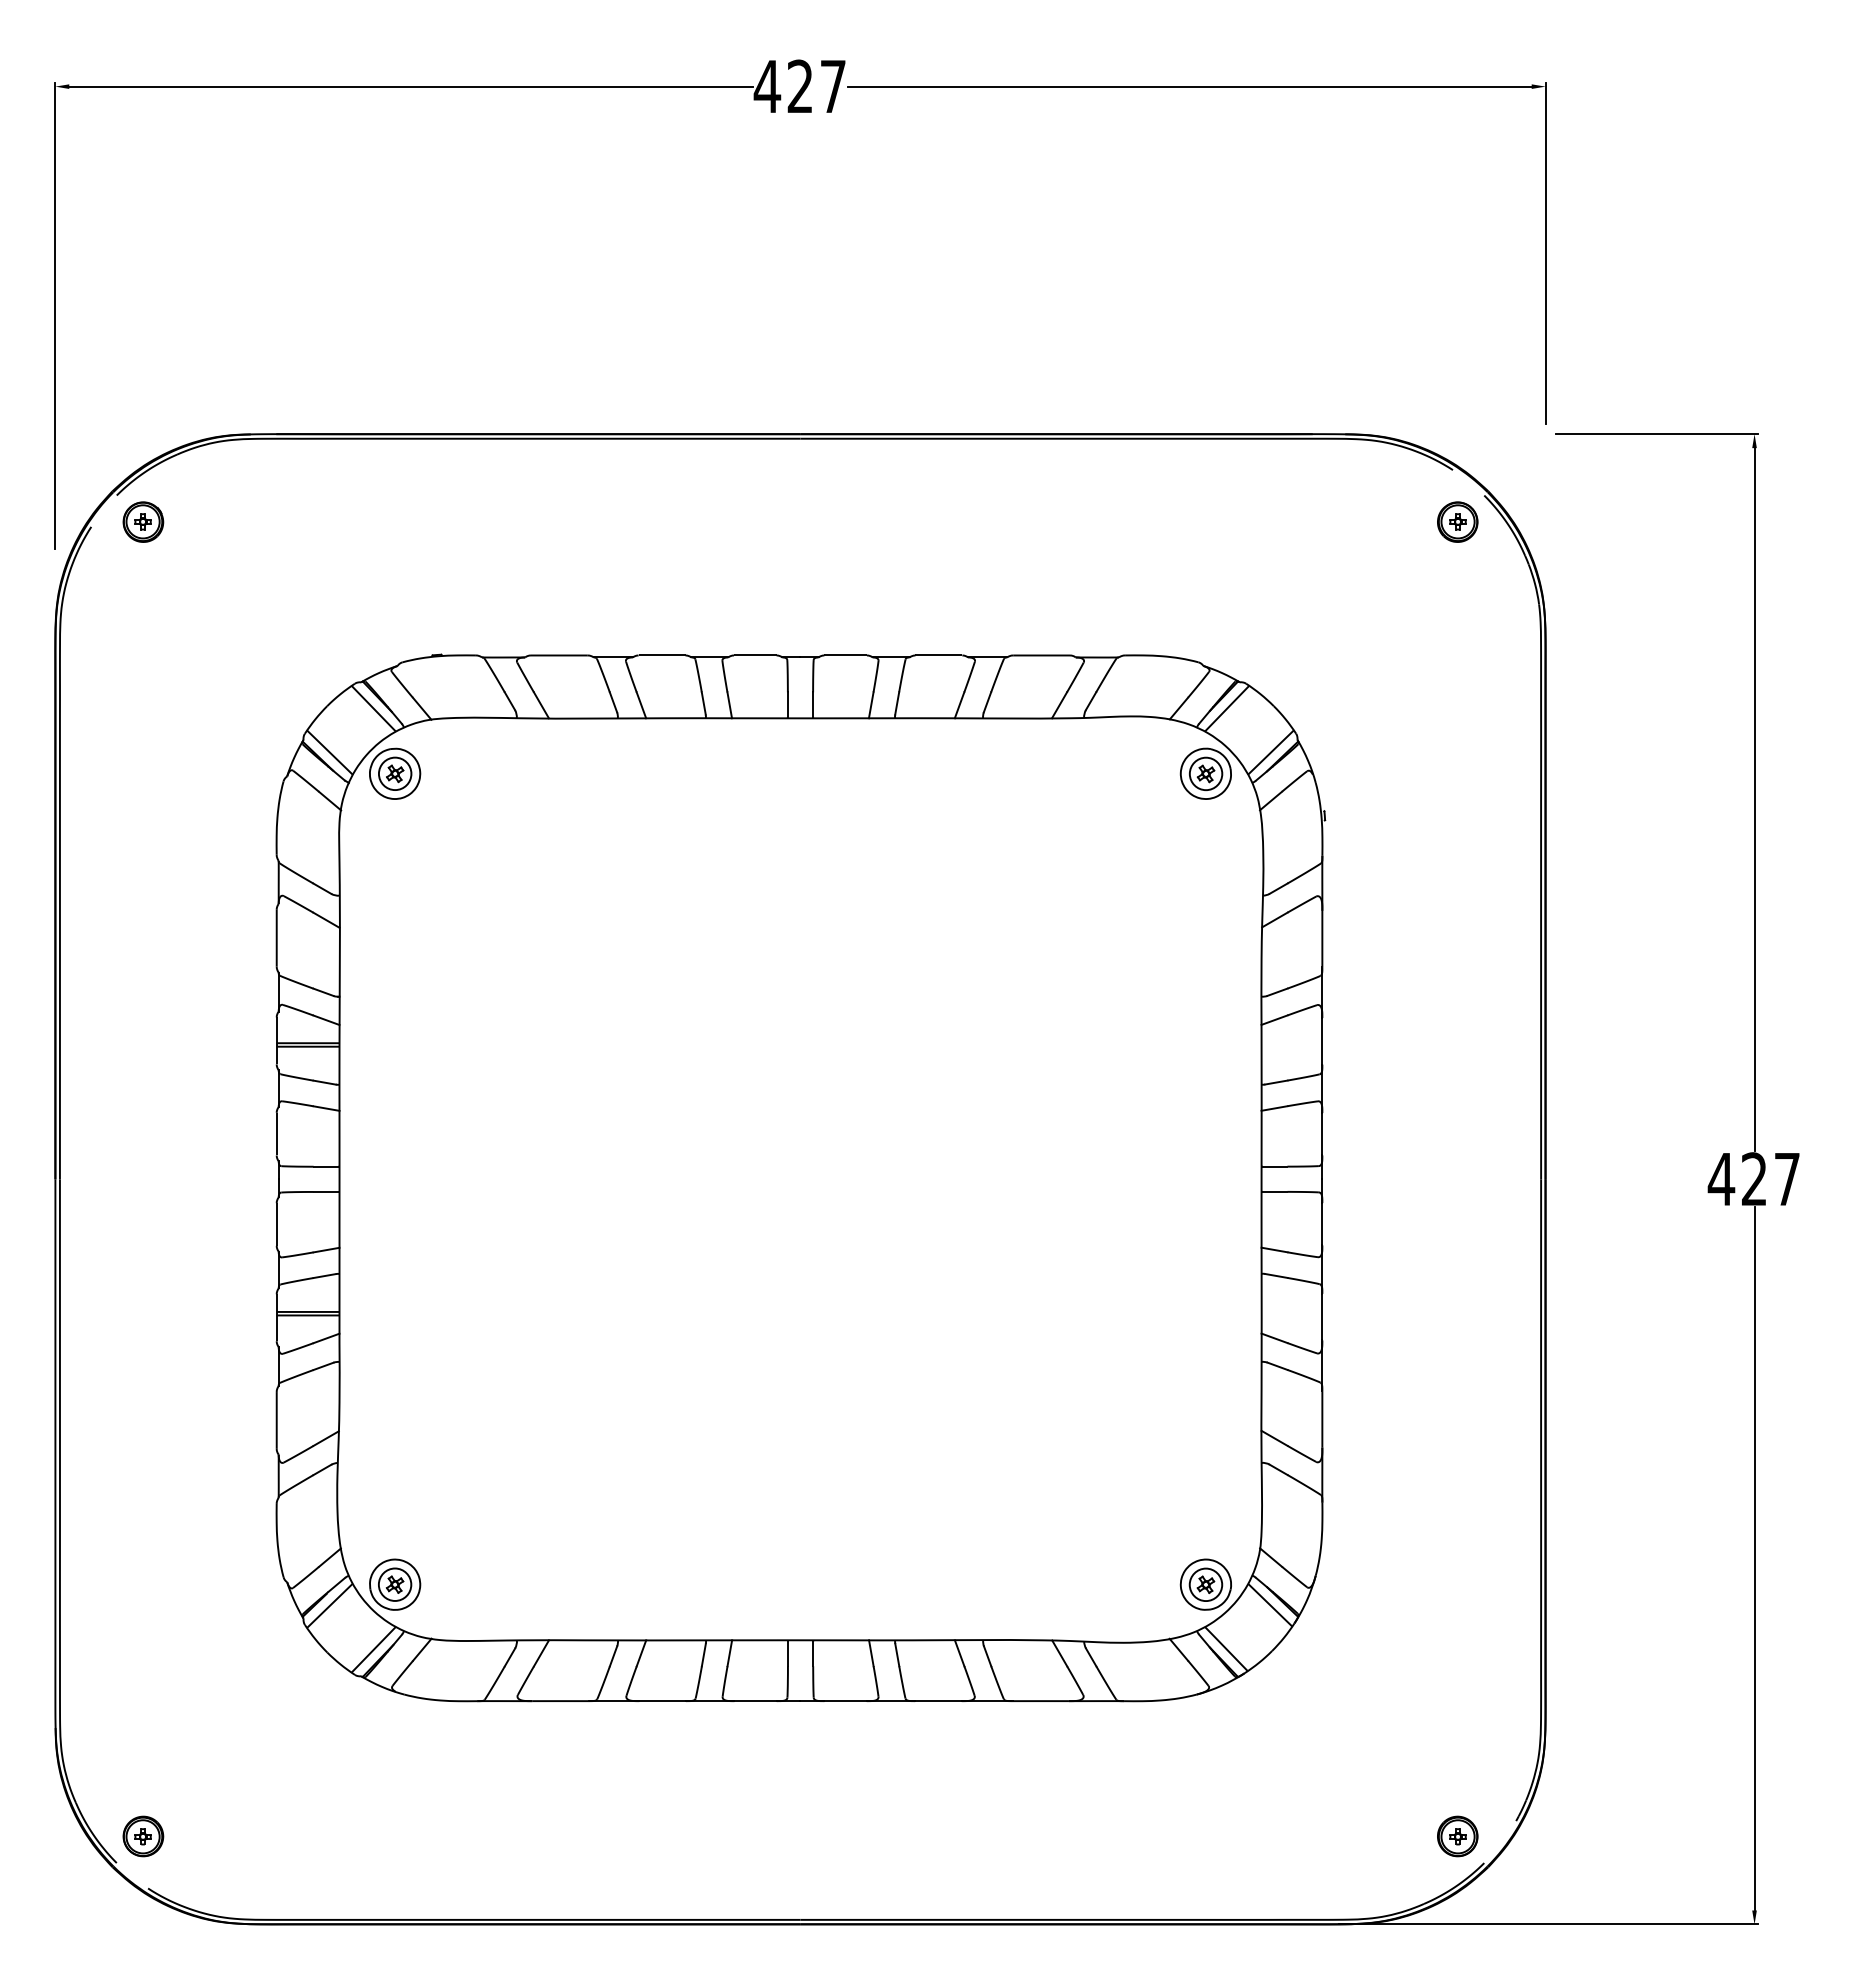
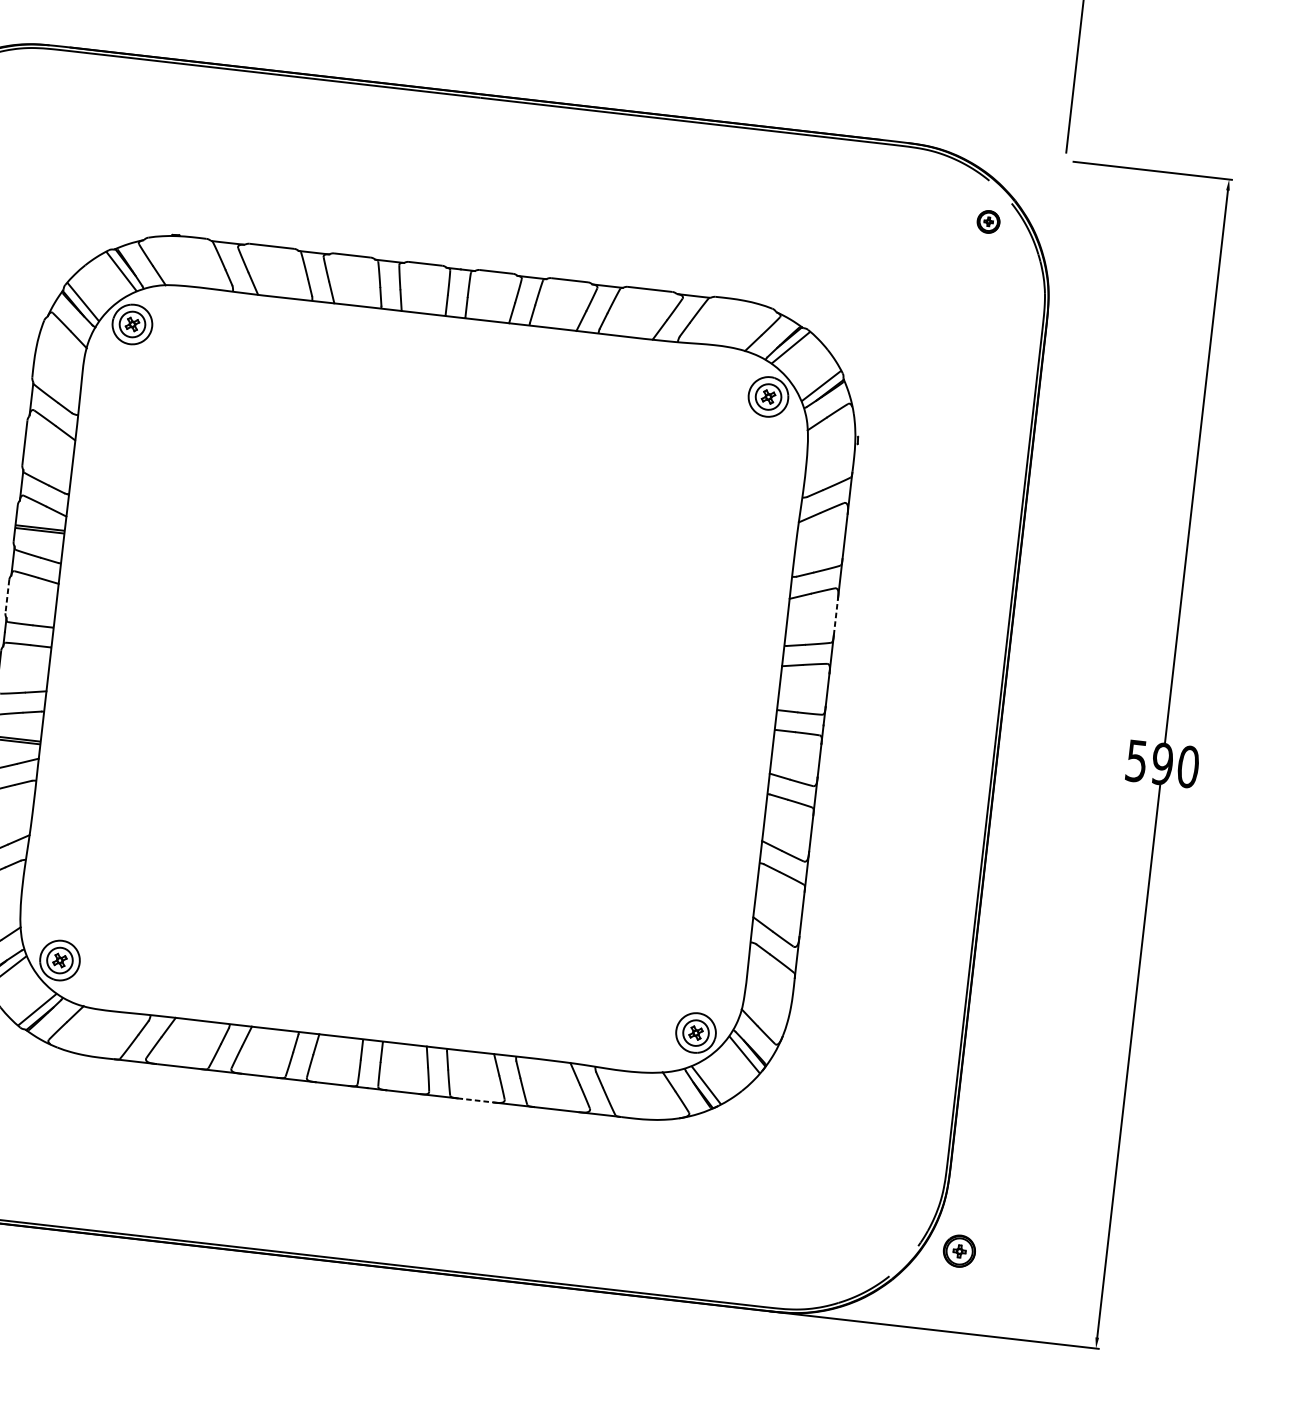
part: (1457, 521) -> (988, 221), size x0.7
line: (1322, 1040) -> (836, 616), solid -> dashed
line: (276, 1134) -> (7, 596), solid -> dashed
text: (1753, 1179) -> (1161, 764), 427 -> 590
line: (938, 1701) -> (475, 1100), solid -> dashed
part: (1457, 1836) -> (959, 1251), moved

